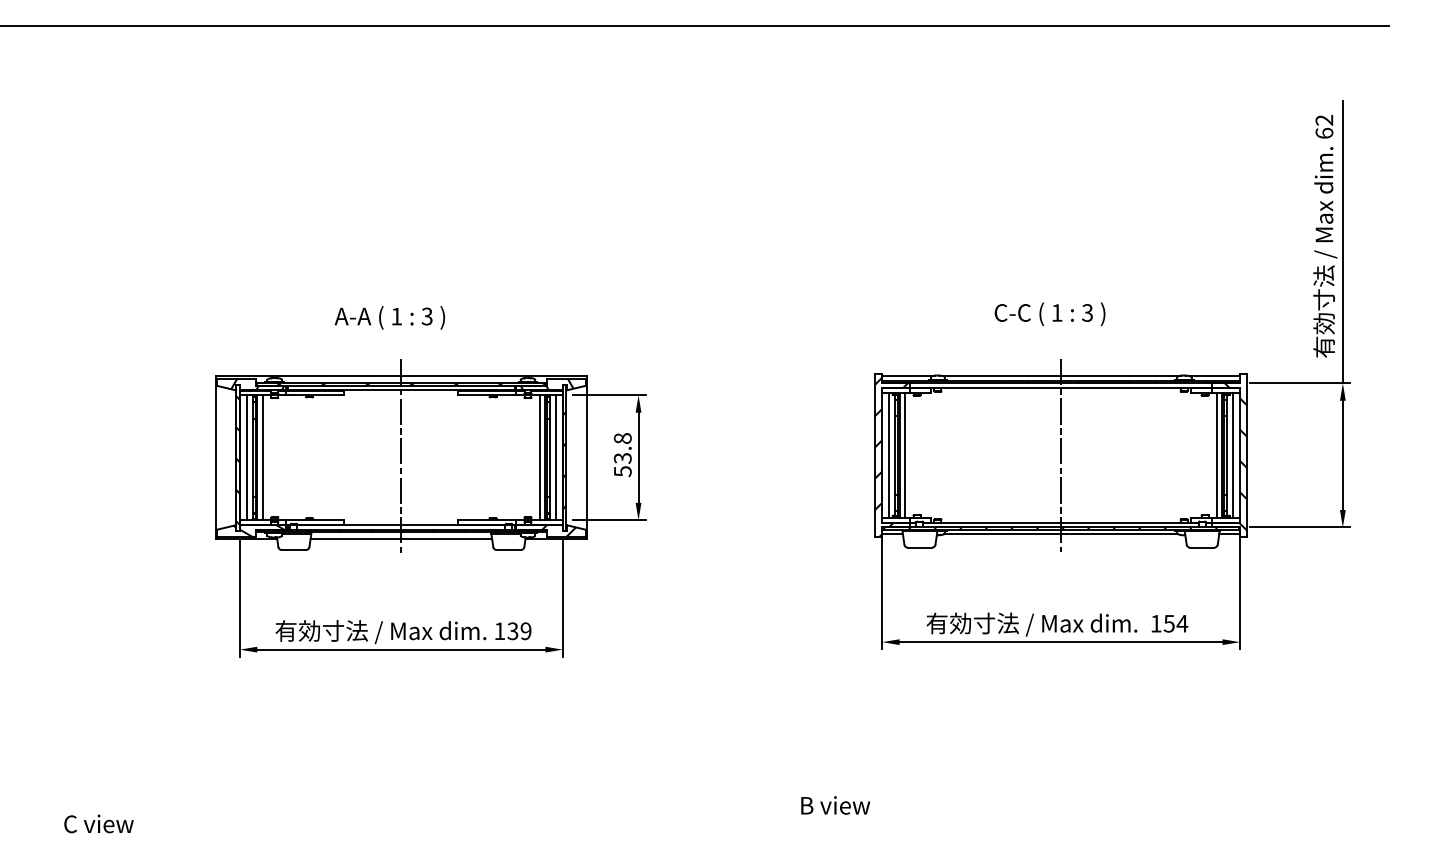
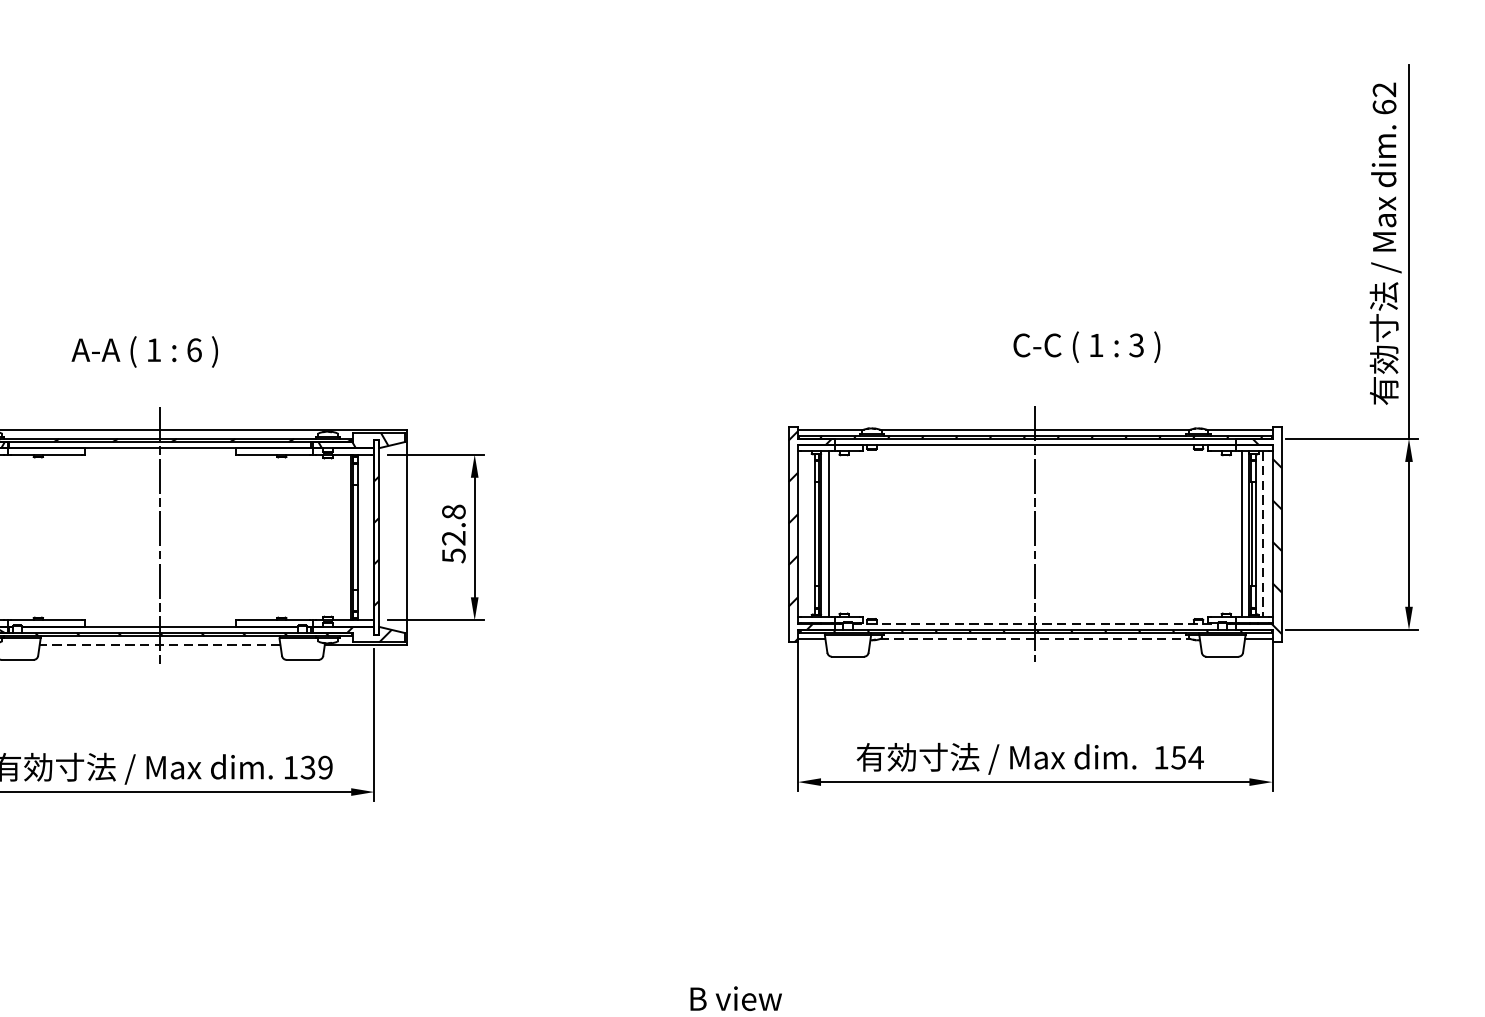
text: (1049, 314) -> (1086, 347), moved
text: (426, 316) -> (193, 350), 3 -> 6
line: (889, 454) -> (807, 533), removed
line: (1233, 455) -> (1263, 534), solid -> dashed
line: (539, 457) -> (343, 537), removed
line: (555, 457) -> (364, 537), removed
text: (622, 458) -> (453, 538), 53.8 -> 52.8
line: (1061, 522) -> (1035, 623), solid -> dashed
line: (1061, 534) -> (1035, 639), solid -> dashed
line: (401, 539) -> (160, 645), solid -> dashed

